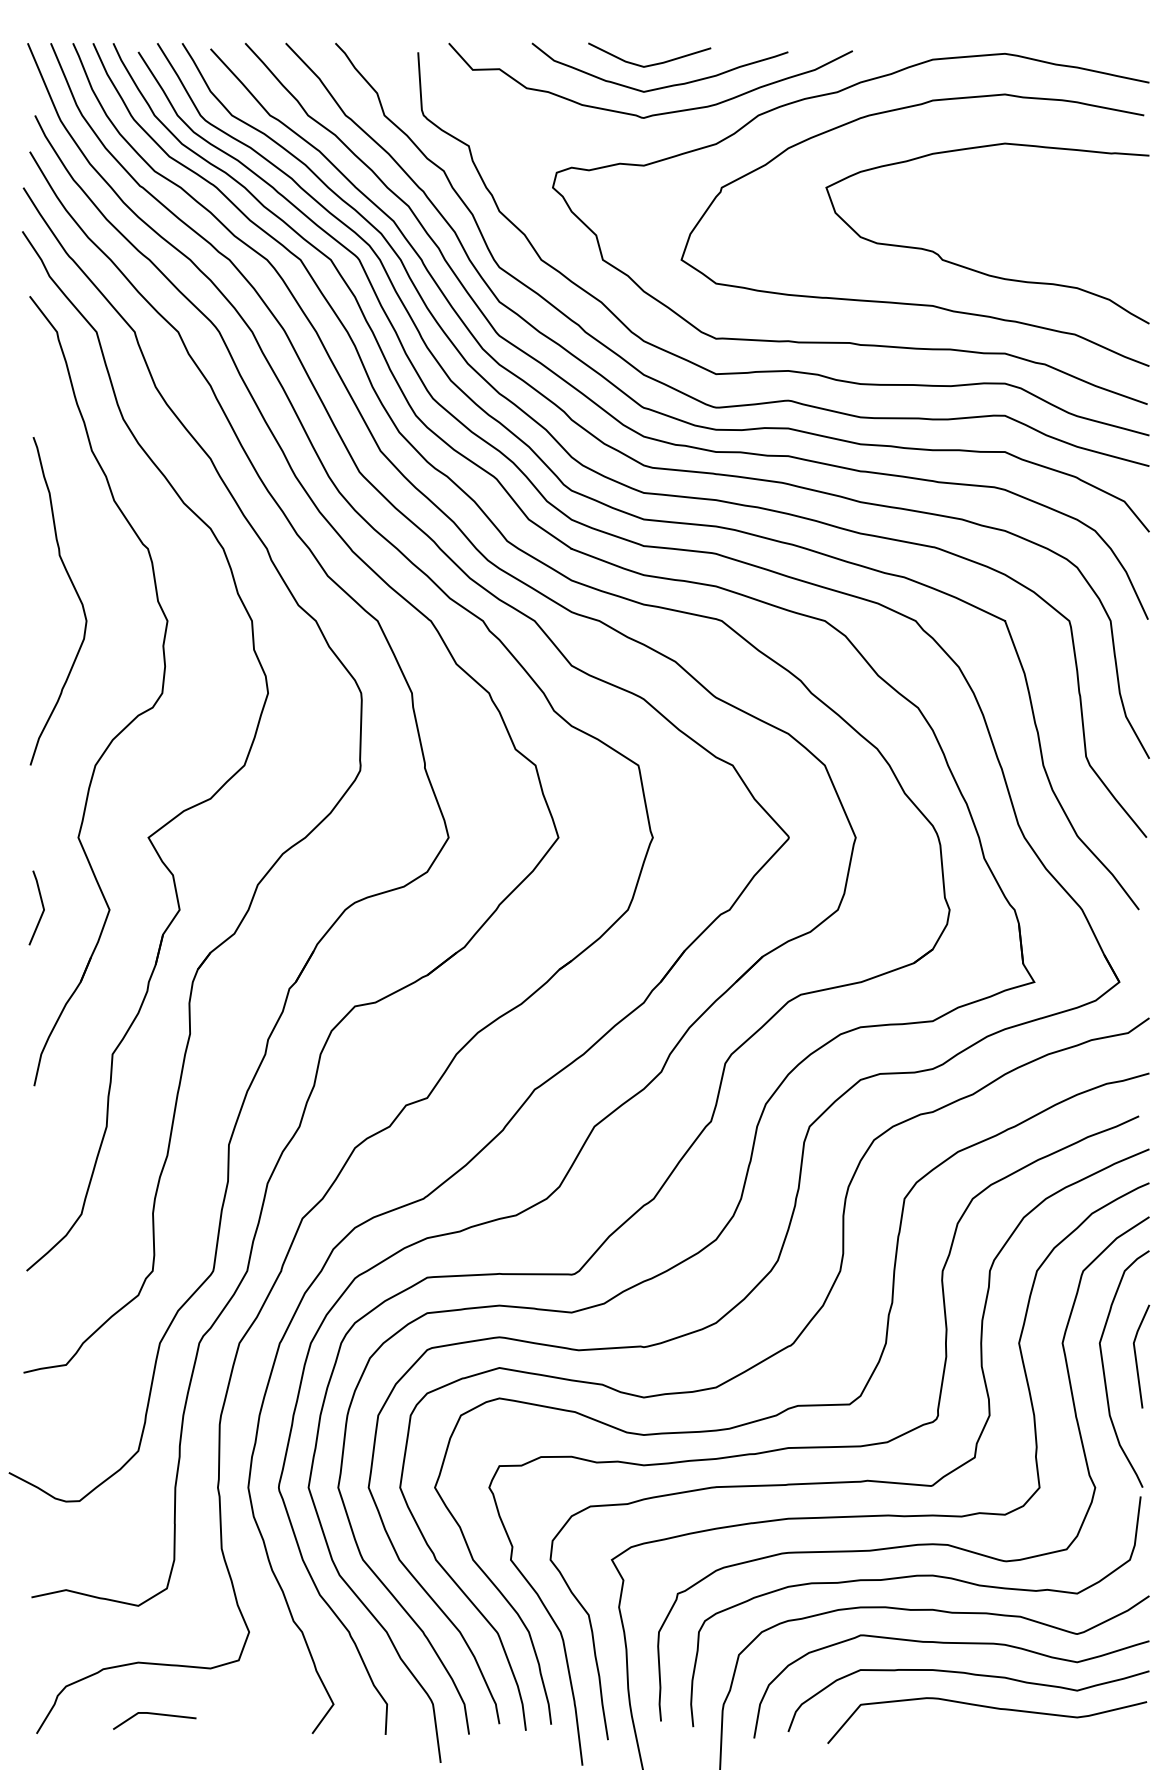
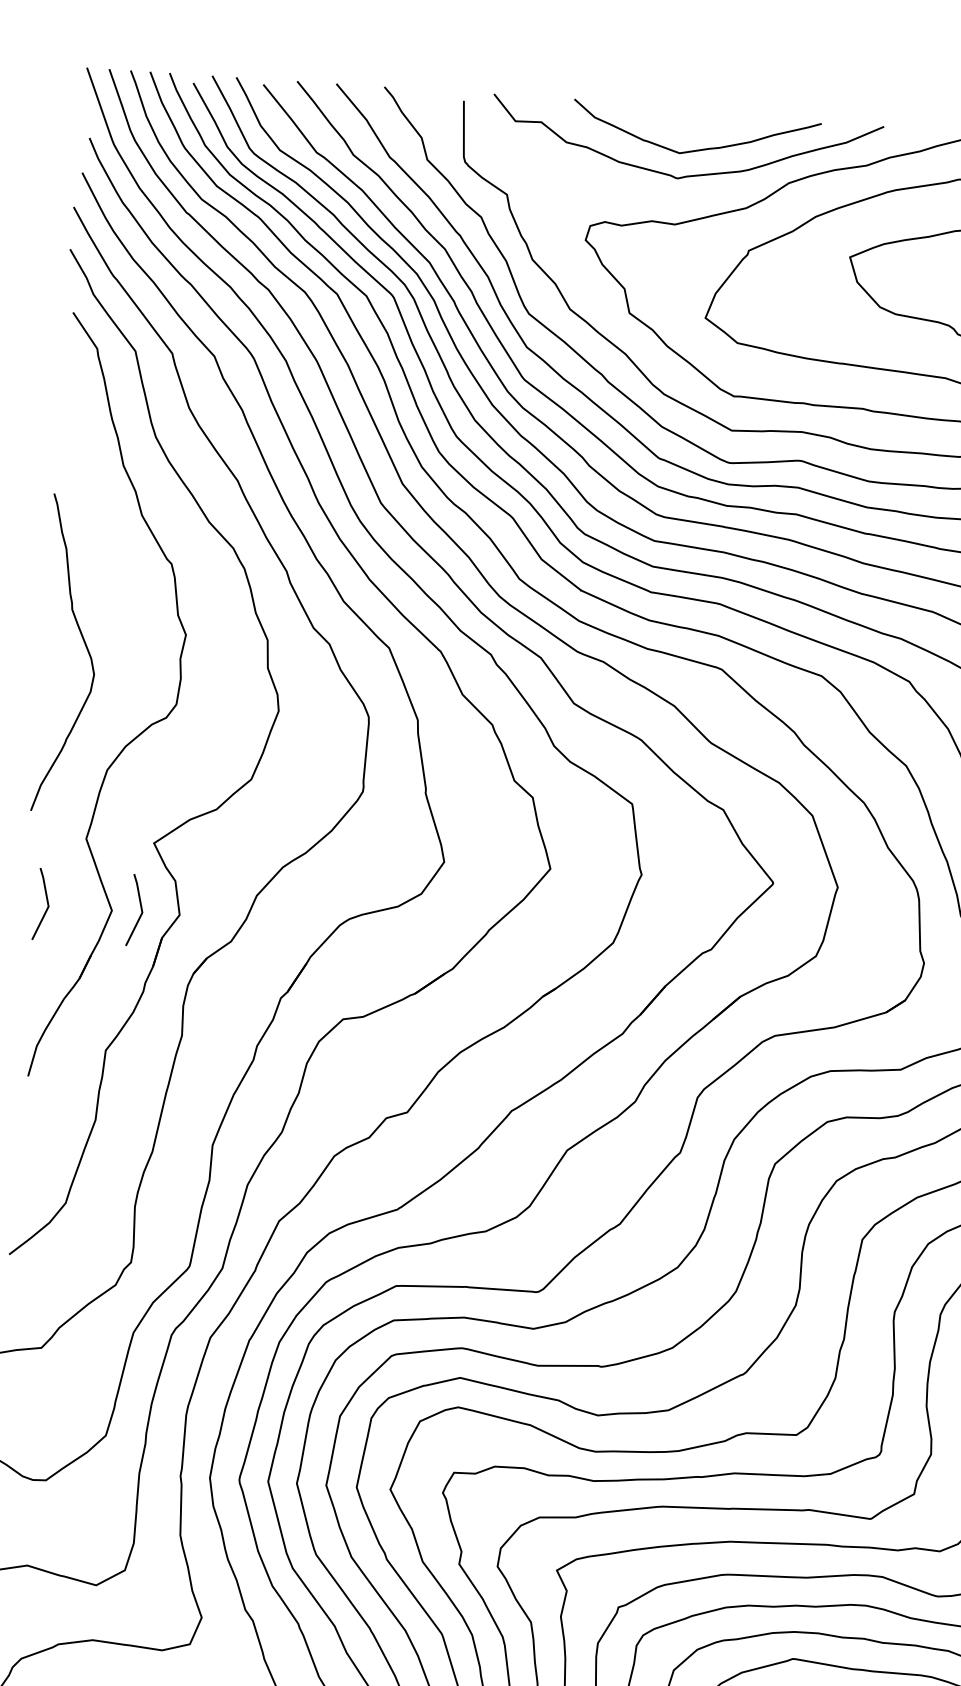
line: (649, 64) -> (686, 127), removed
curve: (75, 592) -> (85, 646), moved
line: (138, 904) -> (140, 907), added

